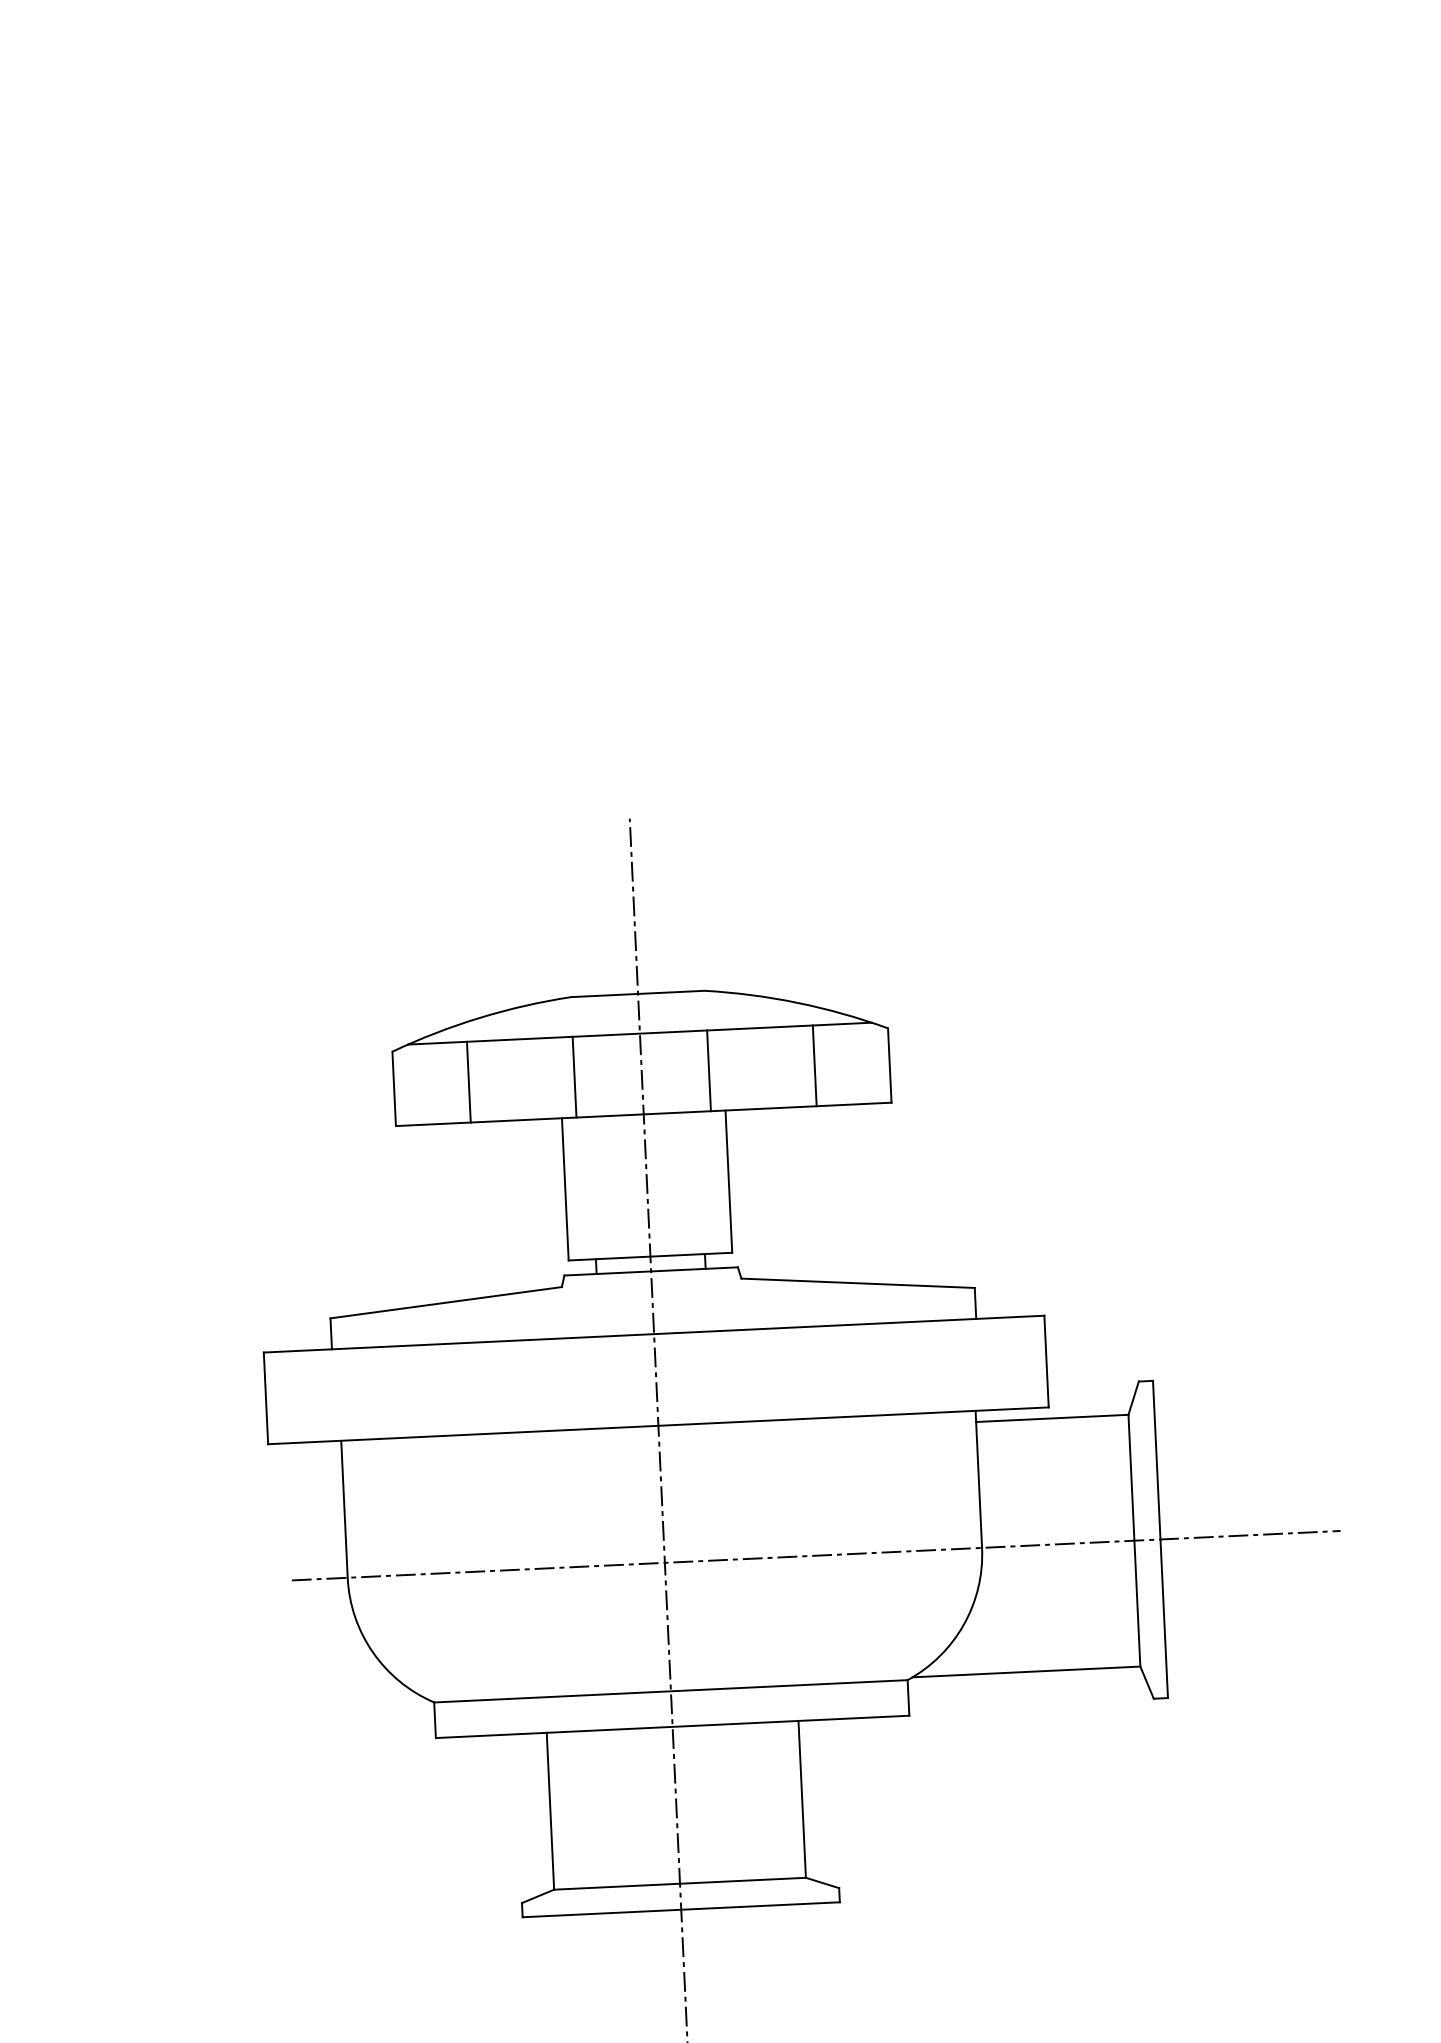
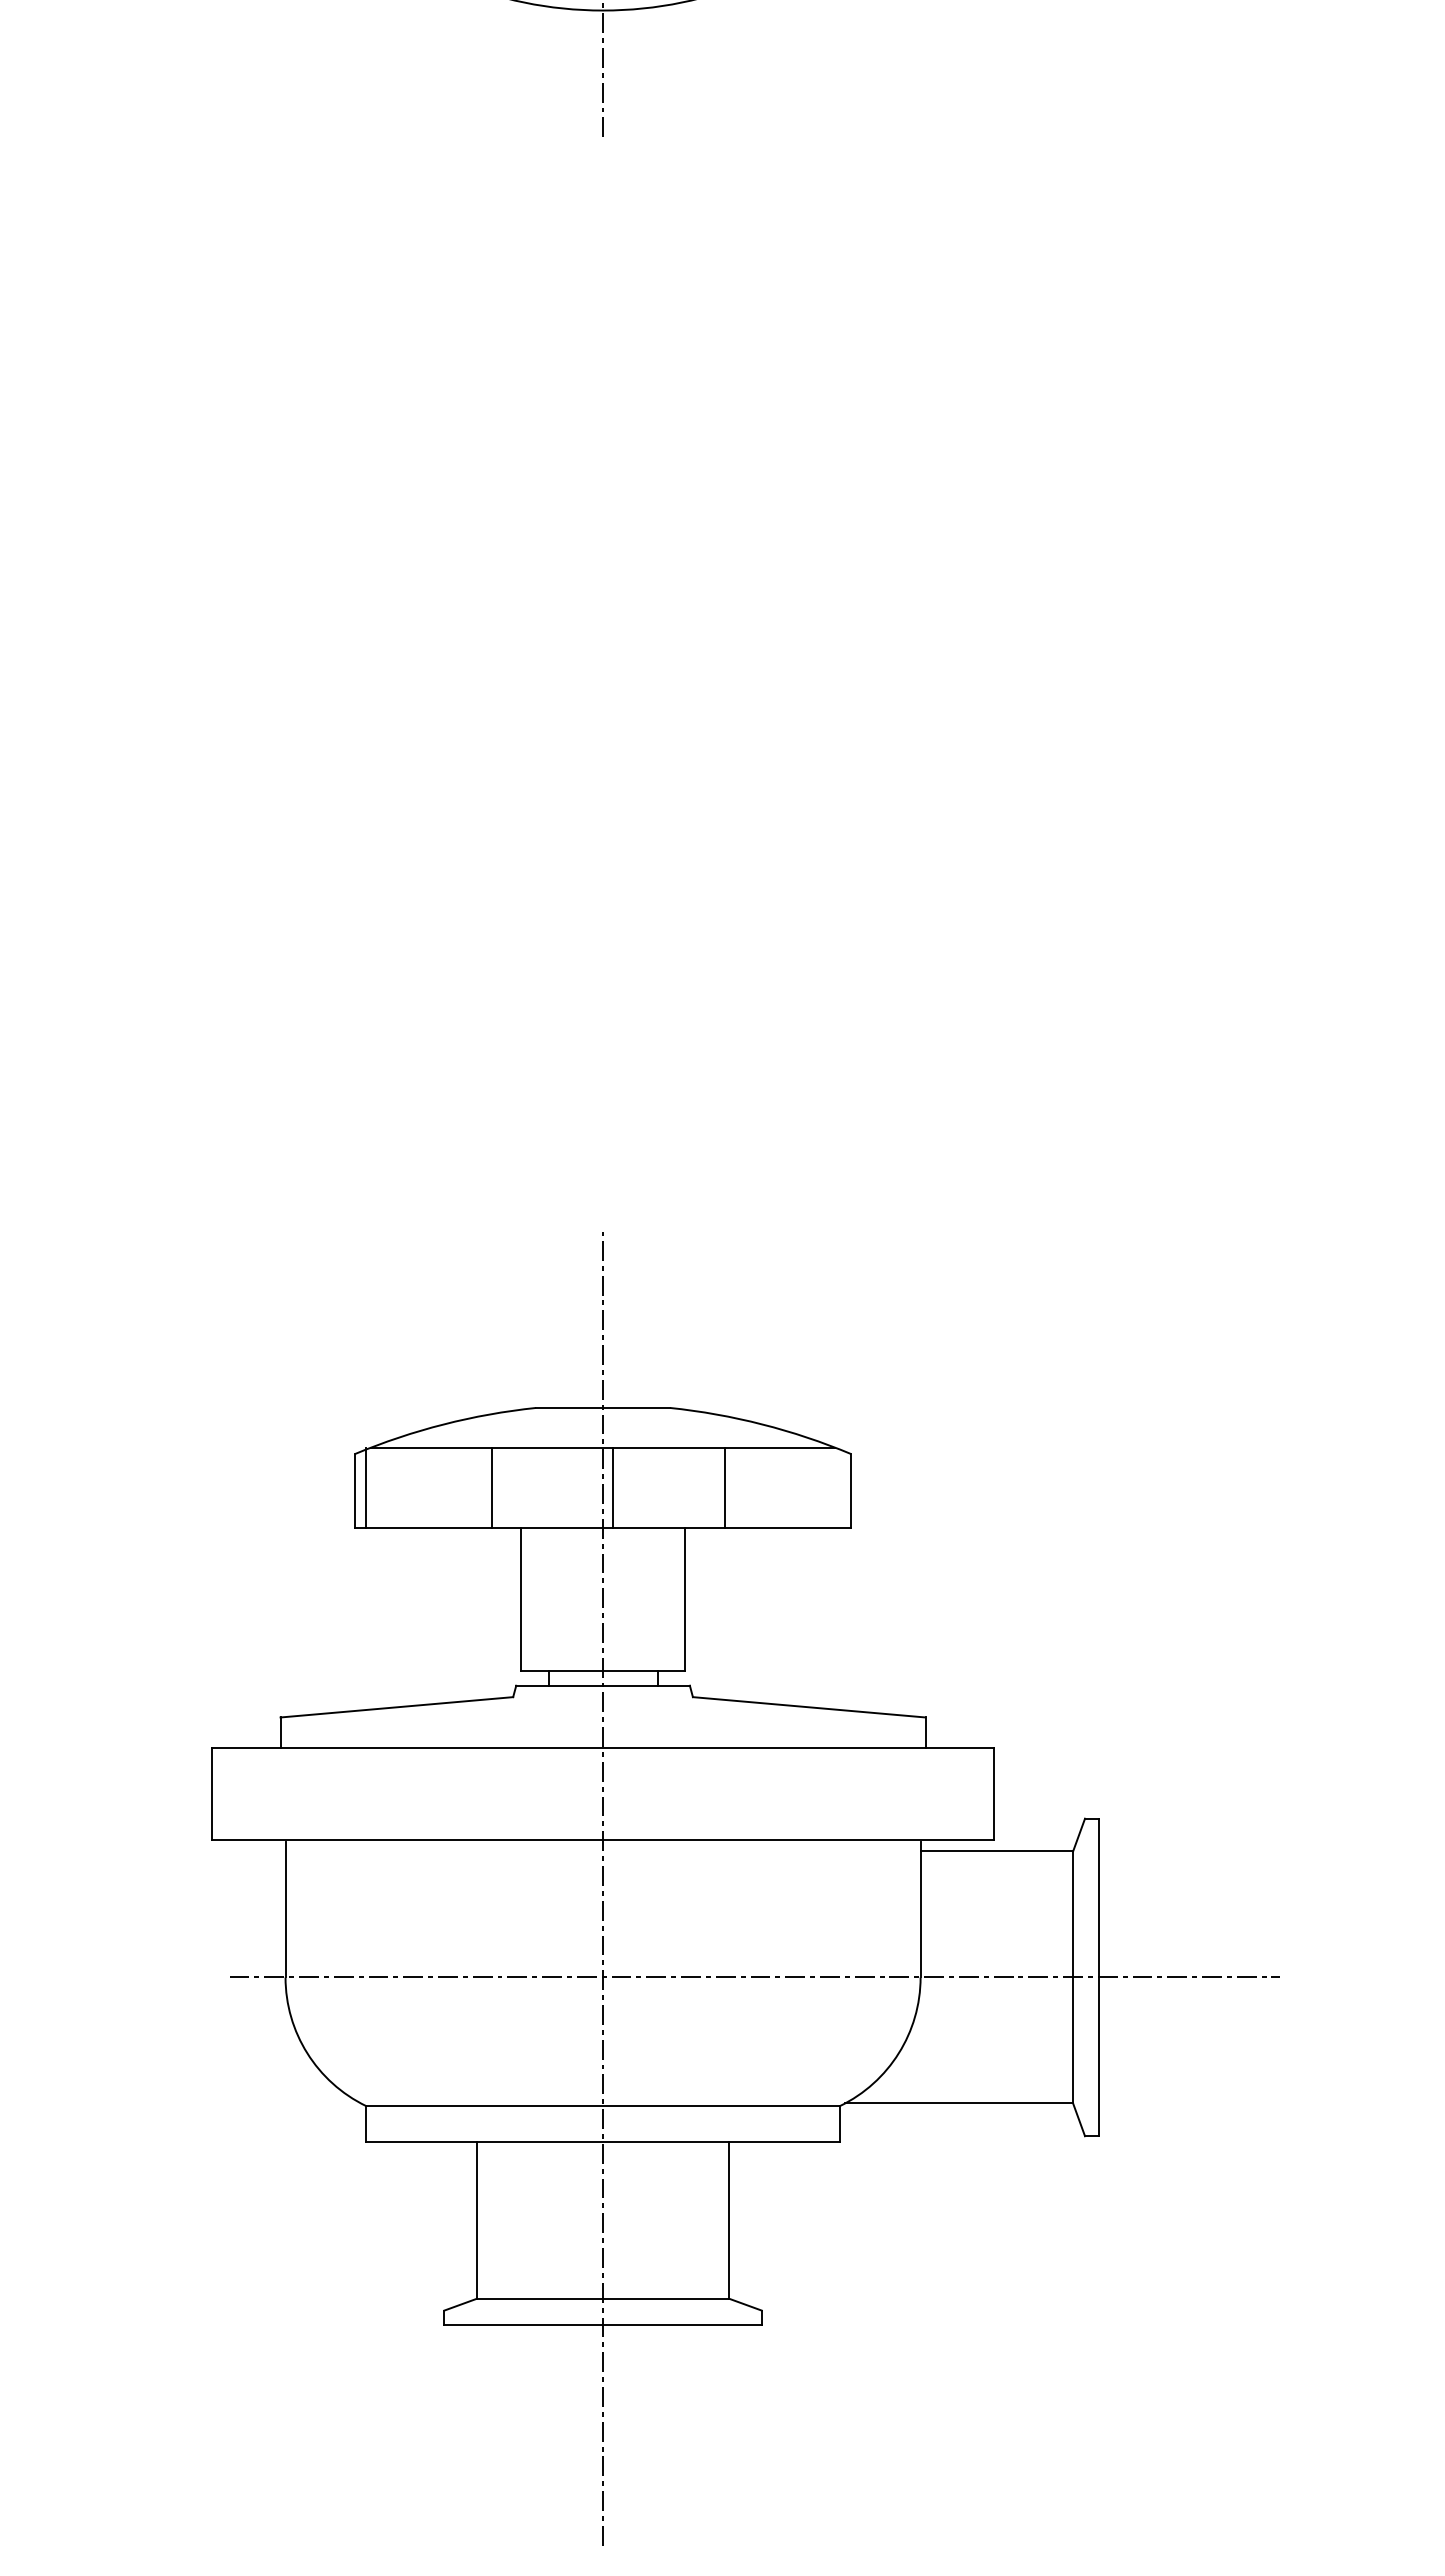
line: (815, 1065) -> (725, 1487), moved
line: (709, 1070) -> (613, 1487), moved
line: (574, 1076) -> (491, 1487), moved
line: (468, 1081) -> (365, 1487), moved

